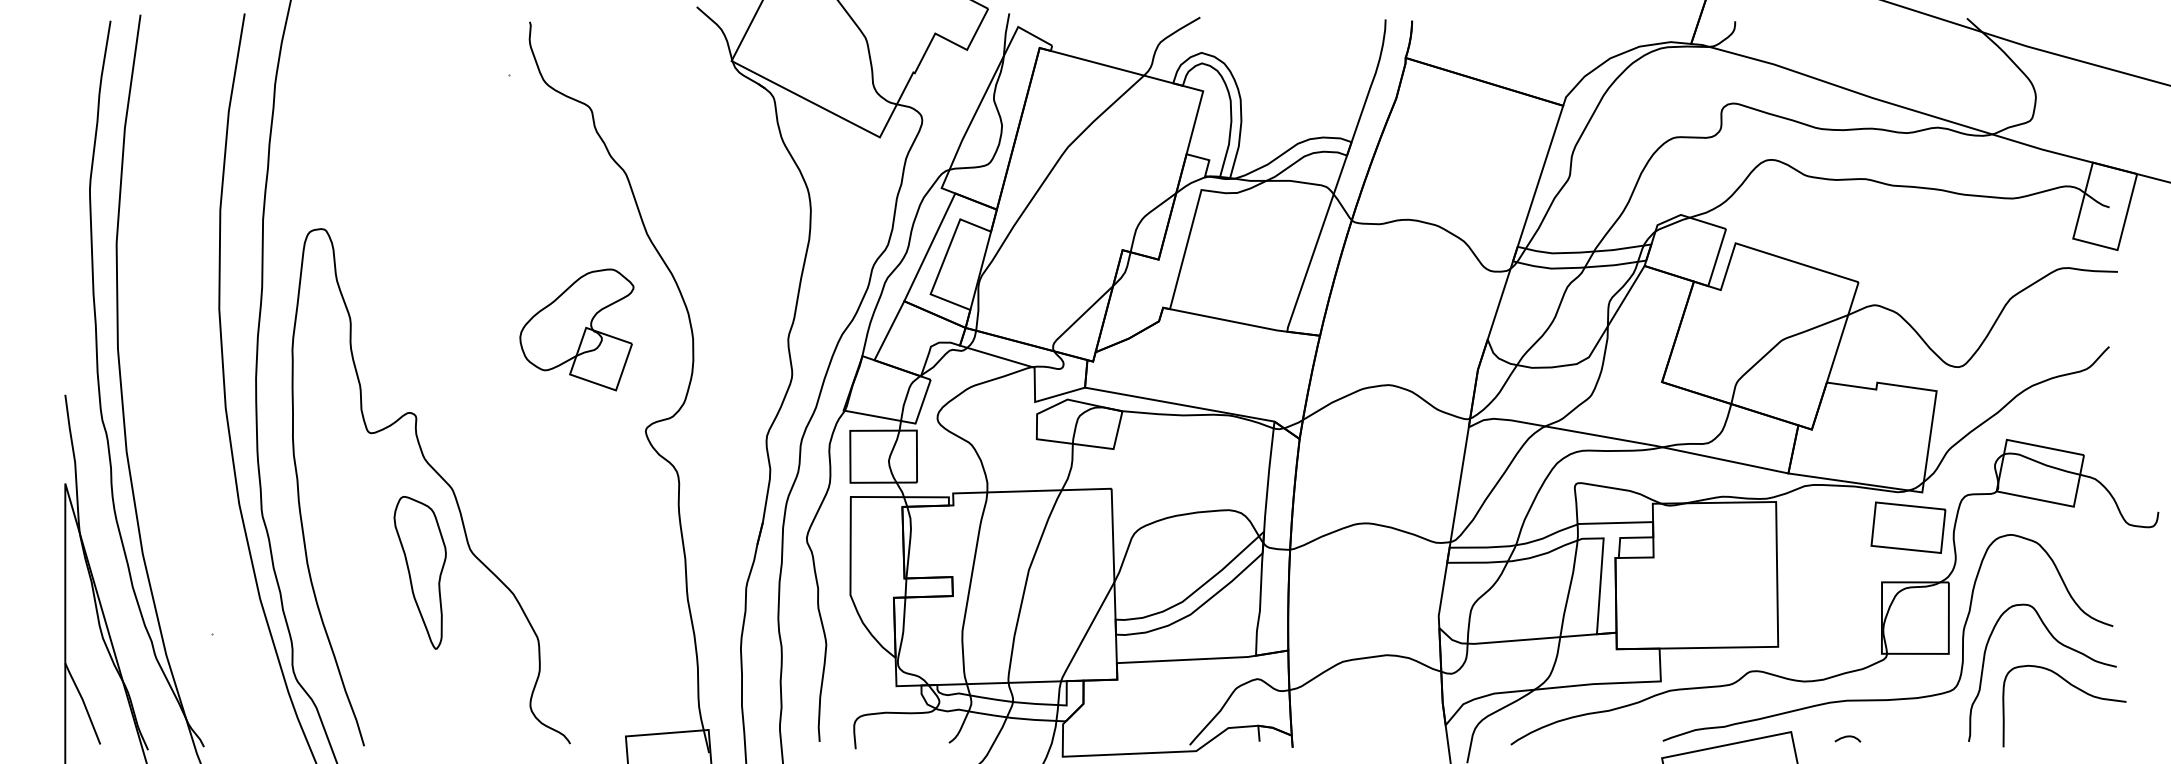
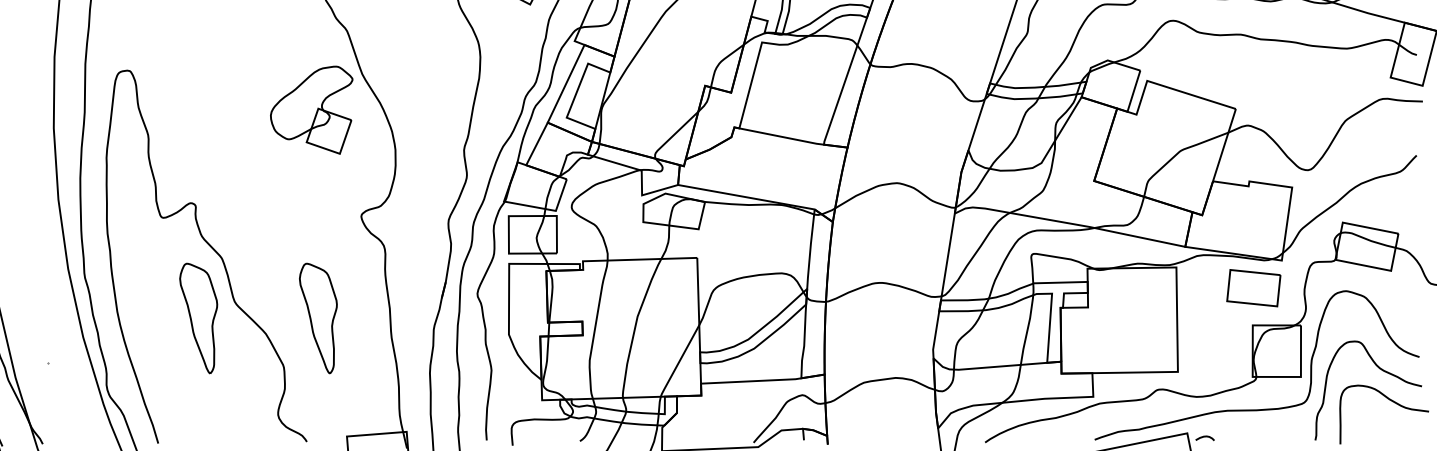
part: (576, 329) -> (311, 109), moved
part: (1908, 527) -> (1253, 288), moved
part: (585, 572) -> (317, 318), added
curve: (1847, 737) -> (1204, 437), moved

